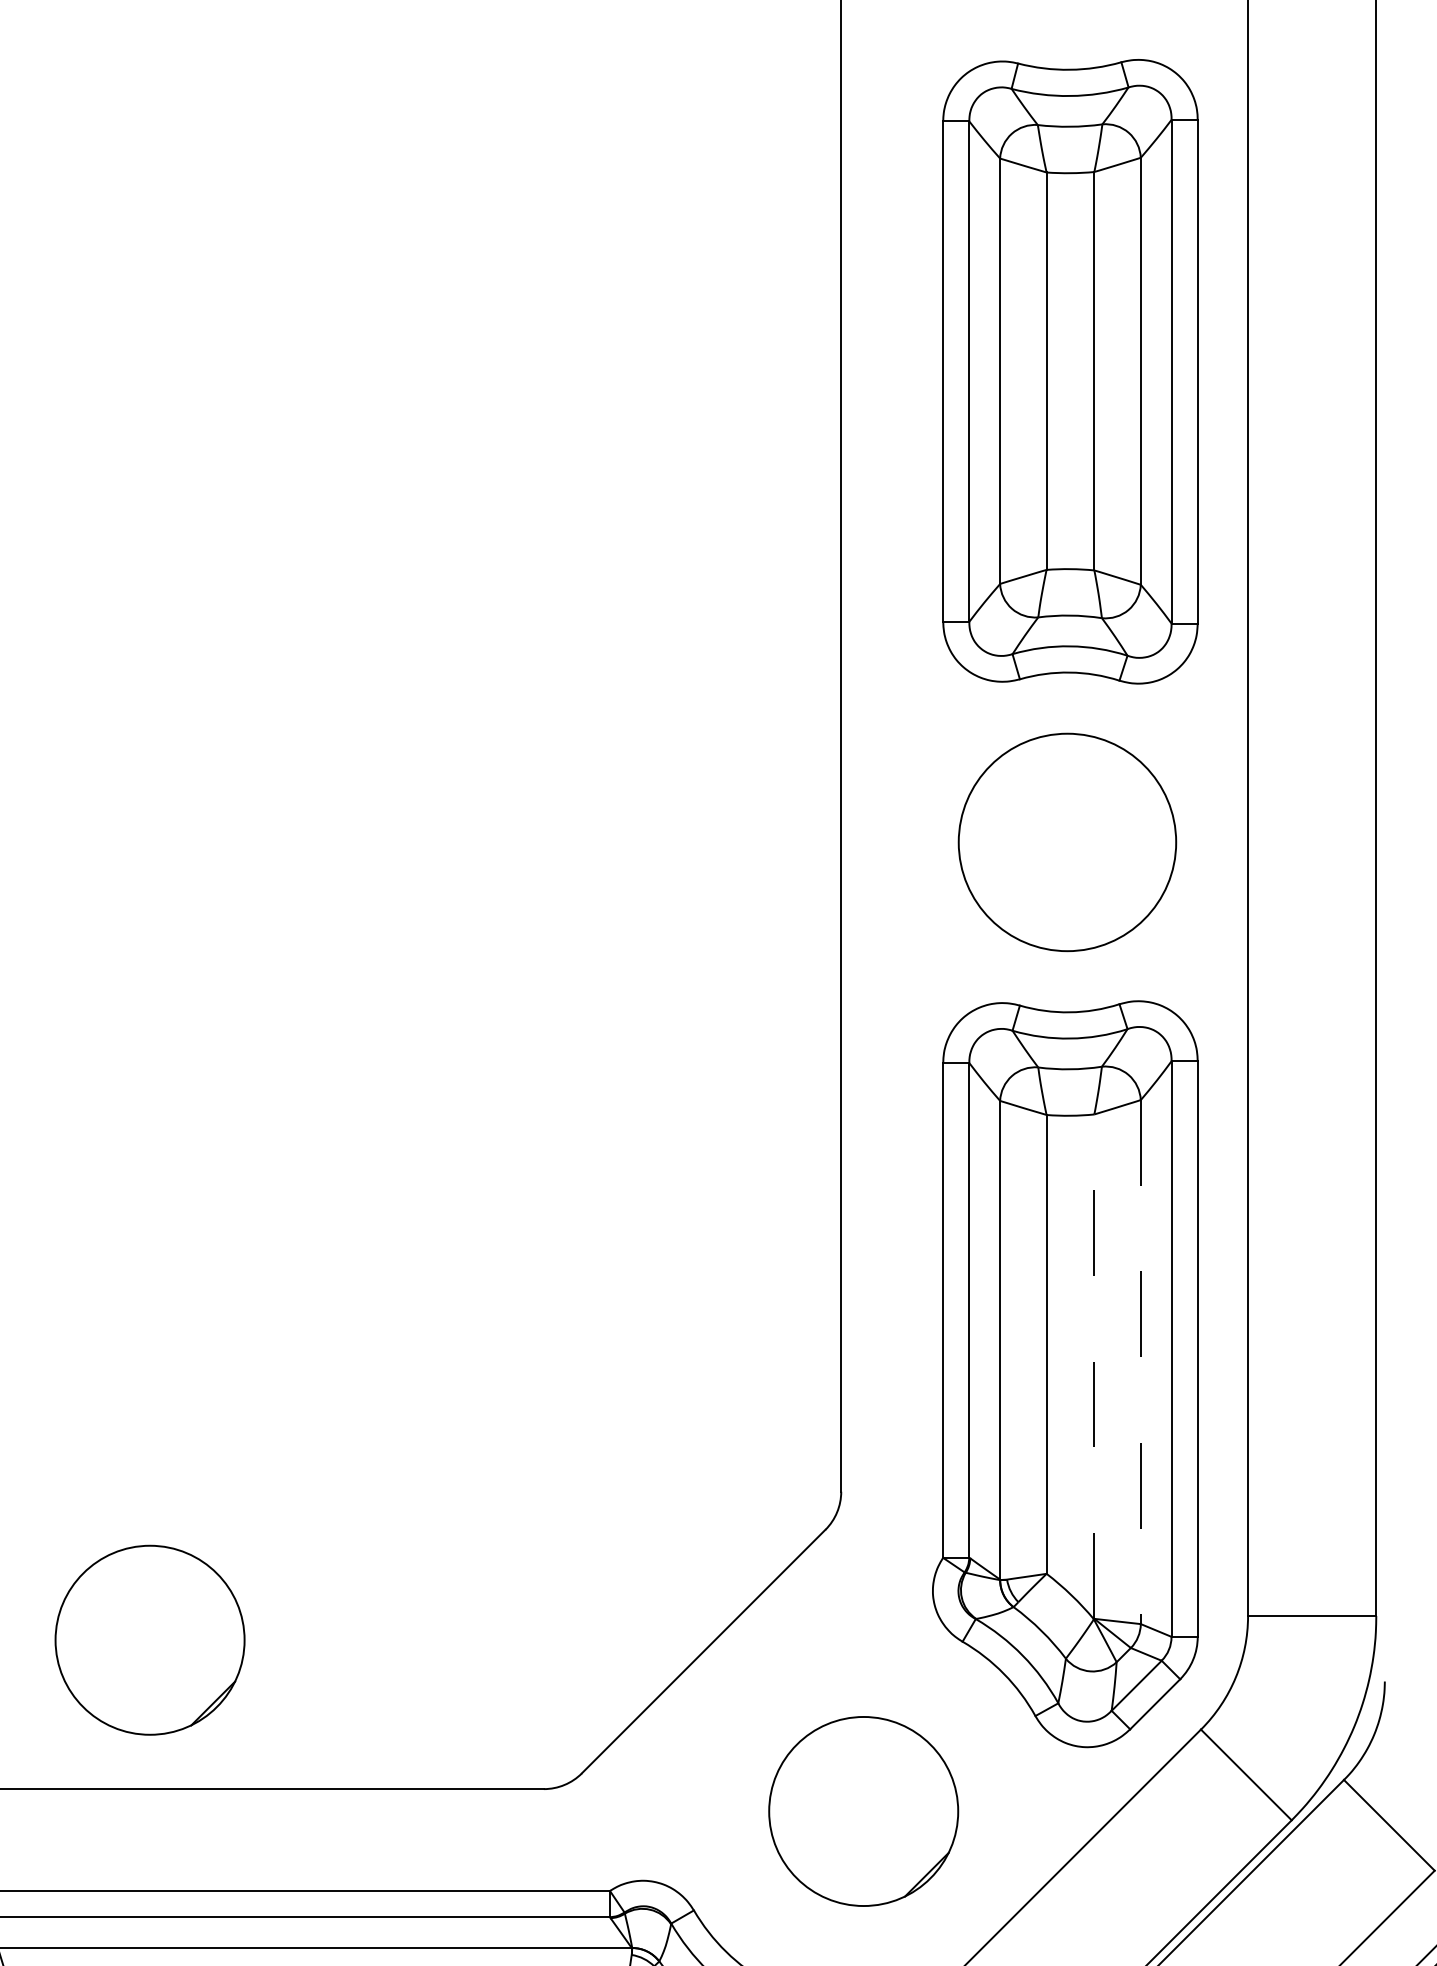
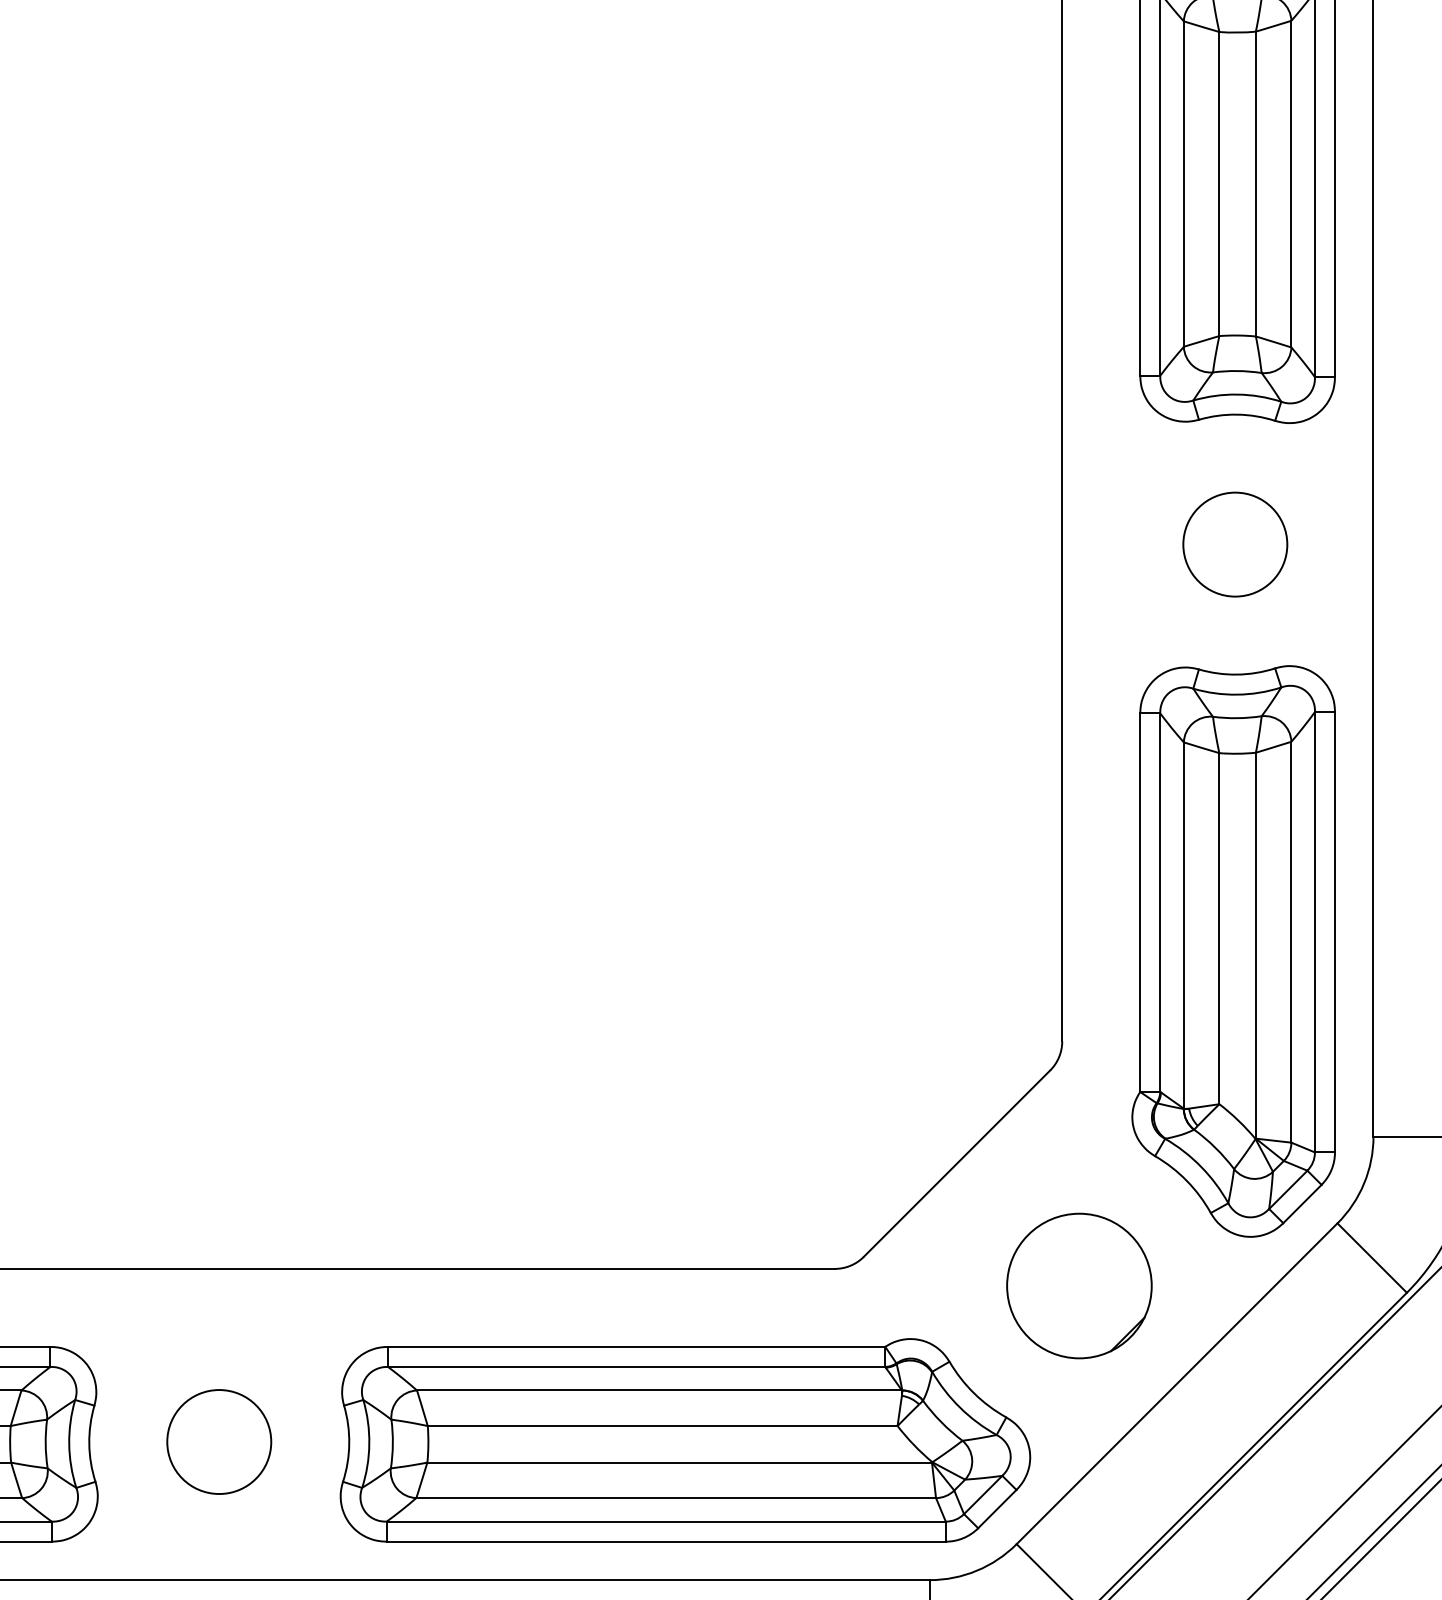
circle: (1067, 842) -> (1235, 544), size x0.62
line: (1140, 1362) -> (1291, 942), dashed -> solid
line: (1093, 1366) -> (1255, 945), dashed -> solid
part: (150, 1639) -> (533, 1154), removed

